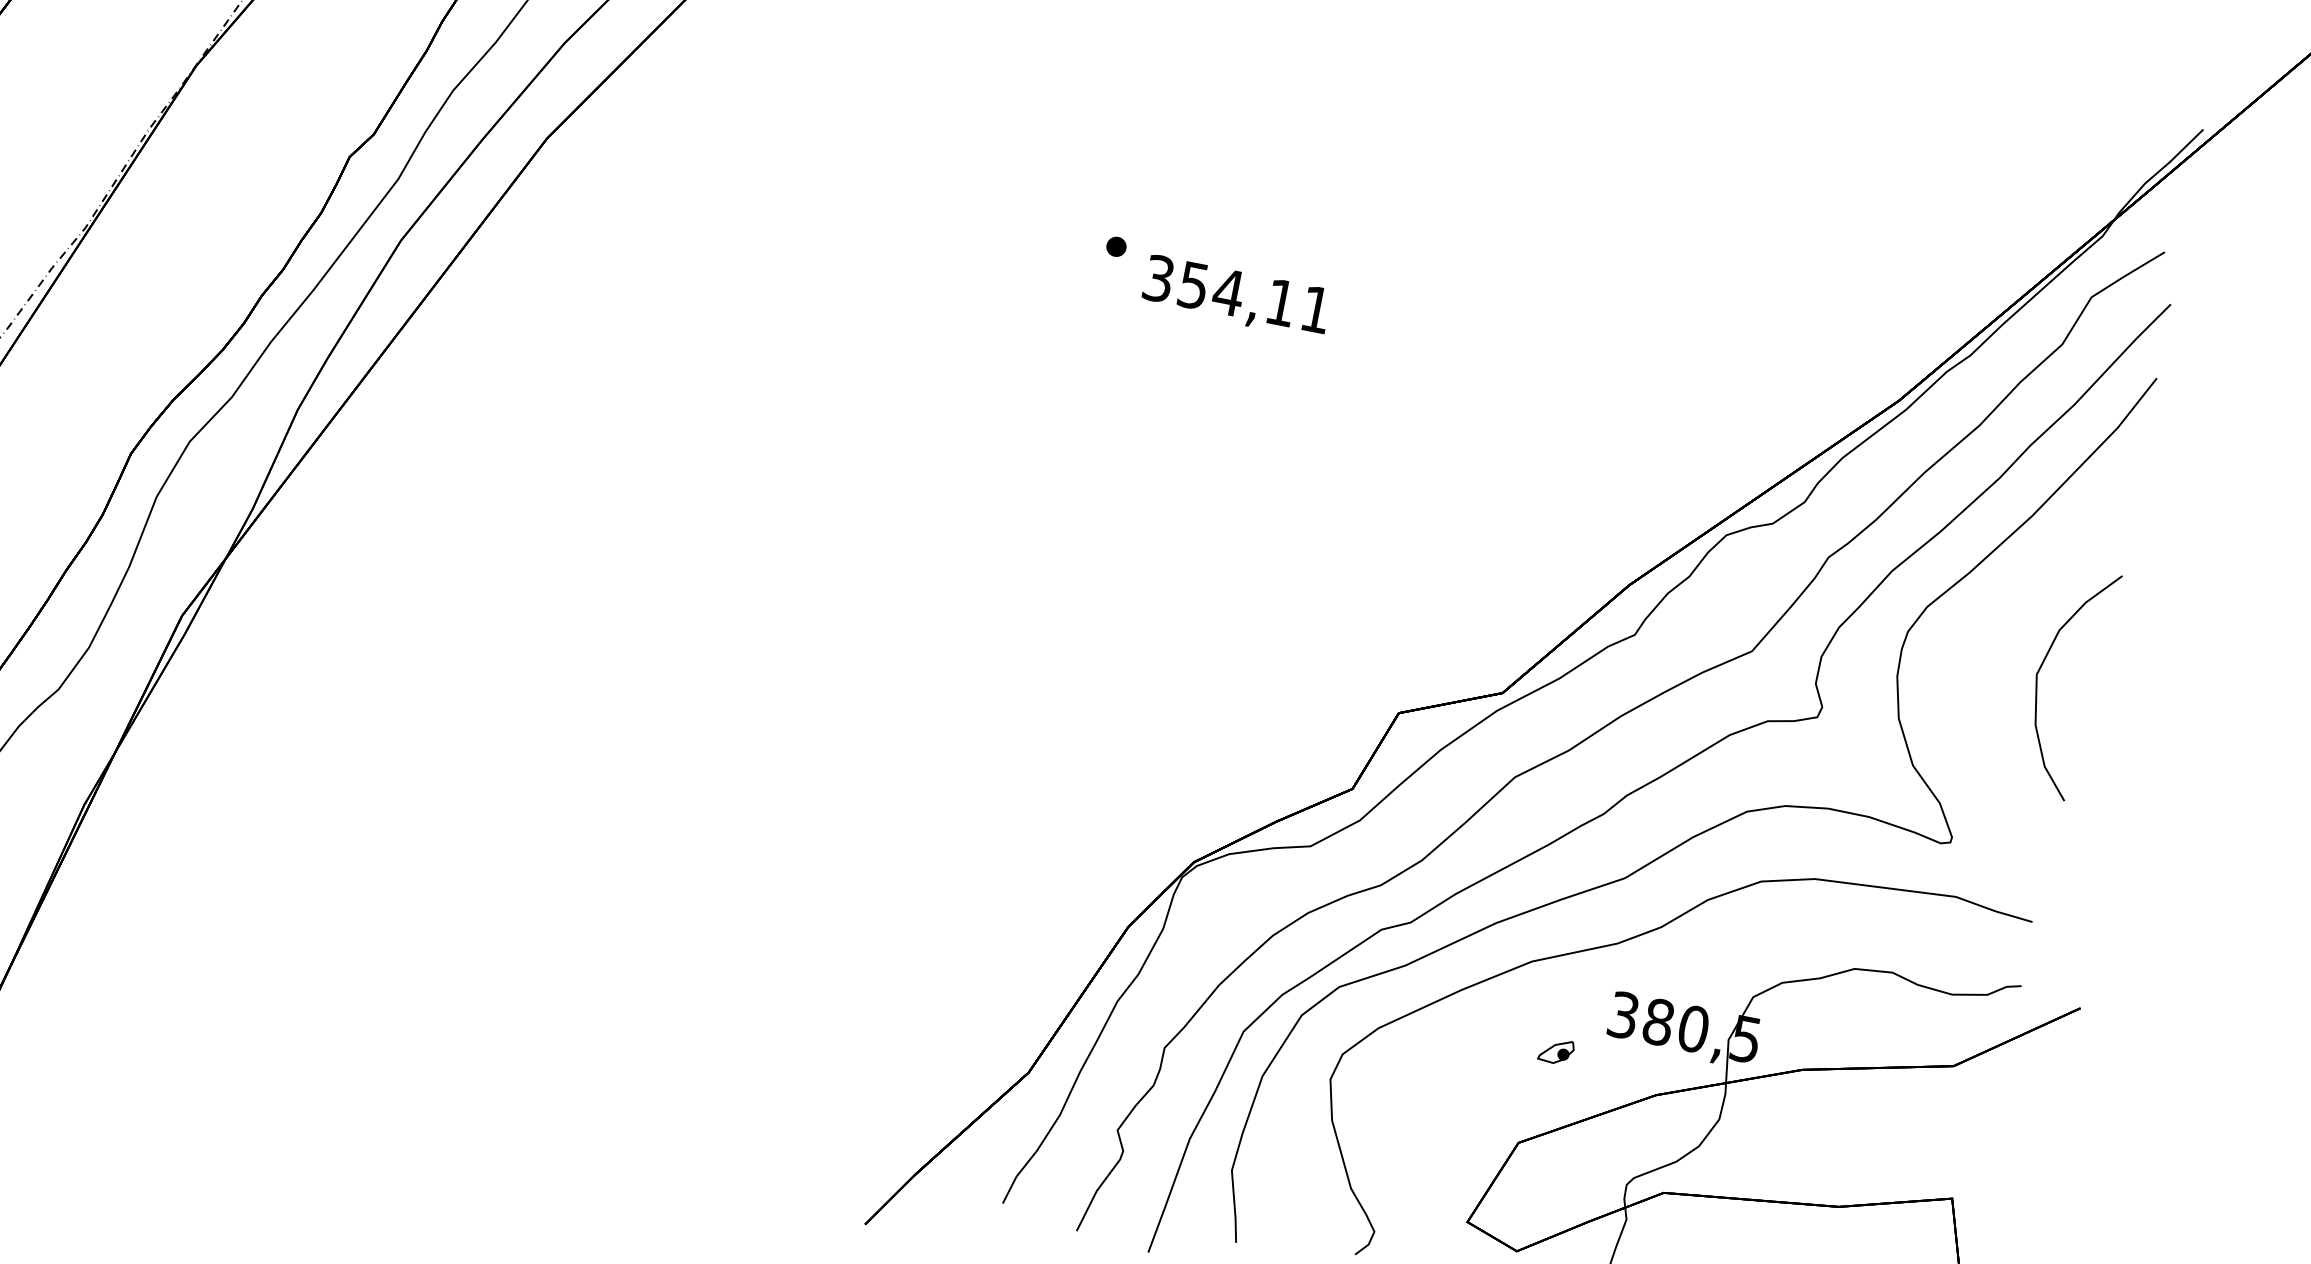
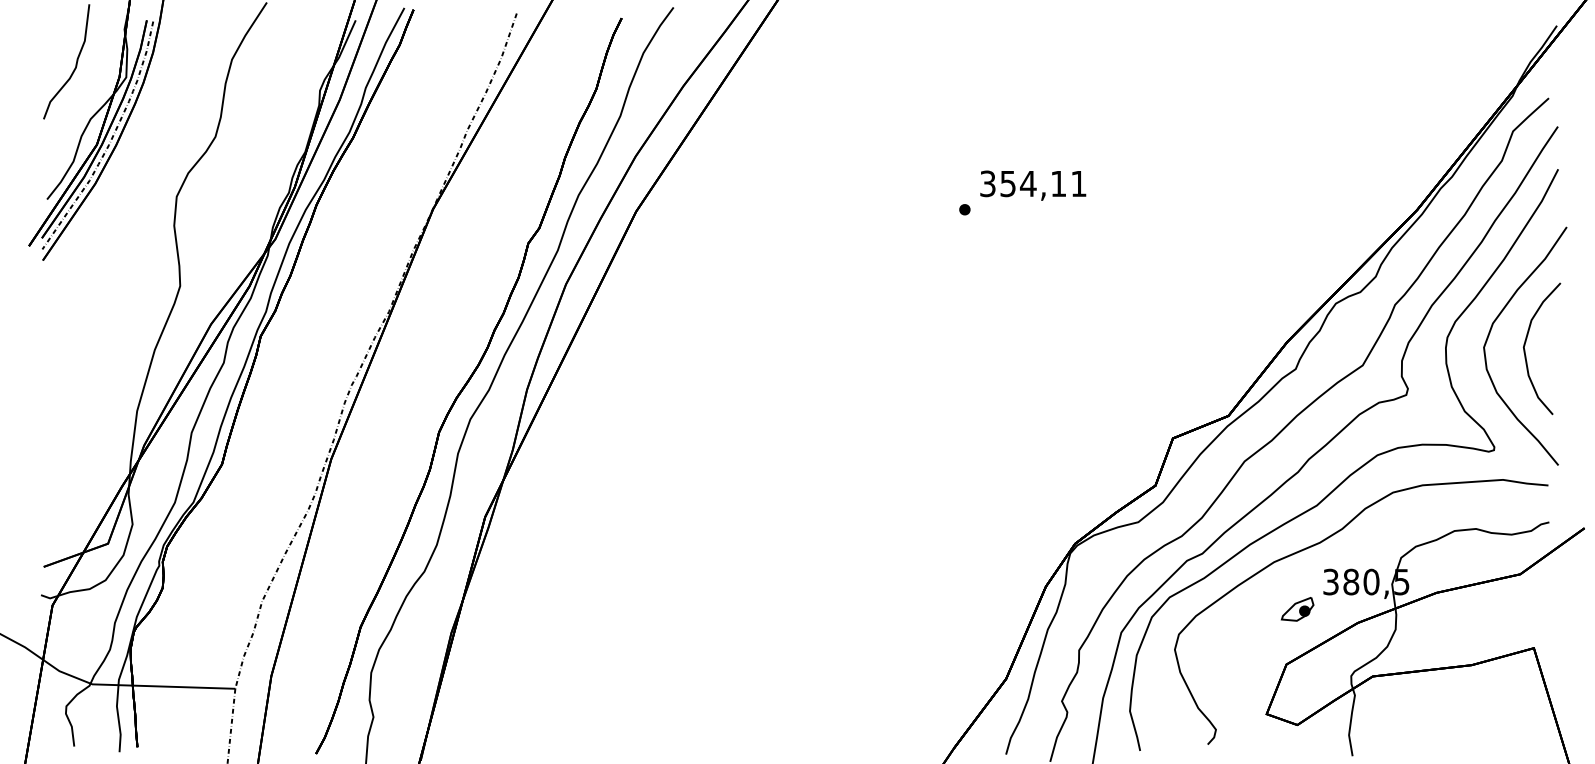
text: (1237, 297) -> (1033, 185), moved
curve: (1983, 639) -> (1490, 333), added
part: (1556, 1051) -> (1297, 609), size x1.67

